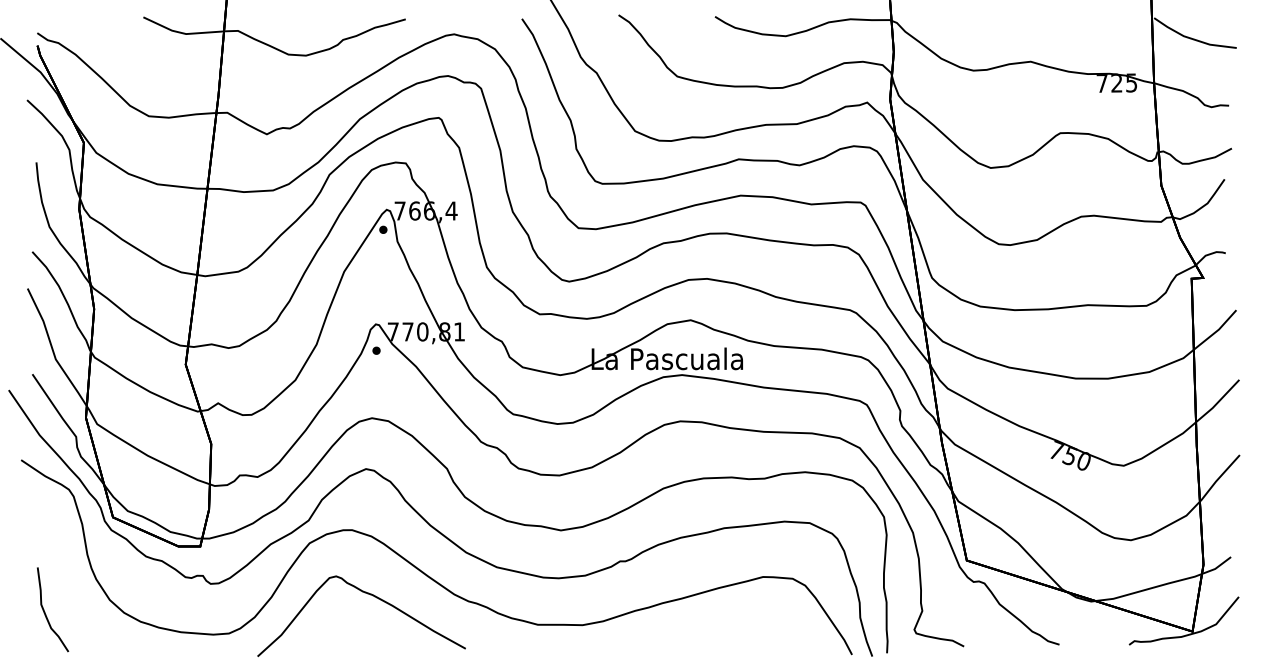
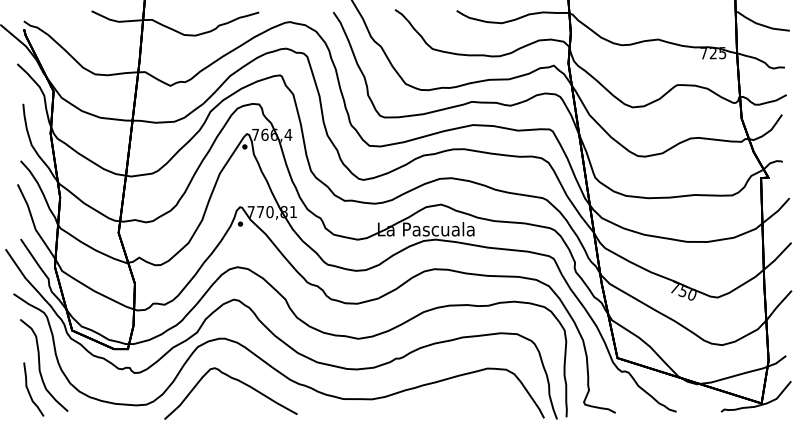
curve: (63, 572) -> (40, 365), added

